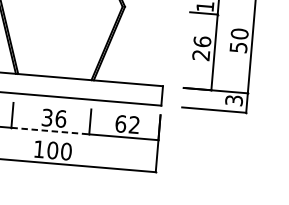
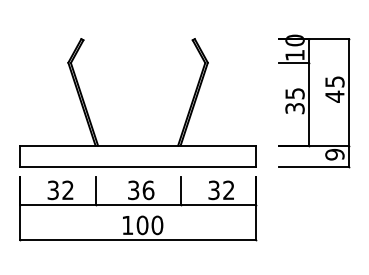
text: (238, 40) -> (334, 89), 50 -> 45
text: (201, 47) -> (294, 100), 26 -> 35
text: (233, 100) -> (334, 154), 3 -> 9
text: (120, 124) -> (213, 190), 62 -> 32
line: (50, 131) -> (138, 204), dashed -> solid

